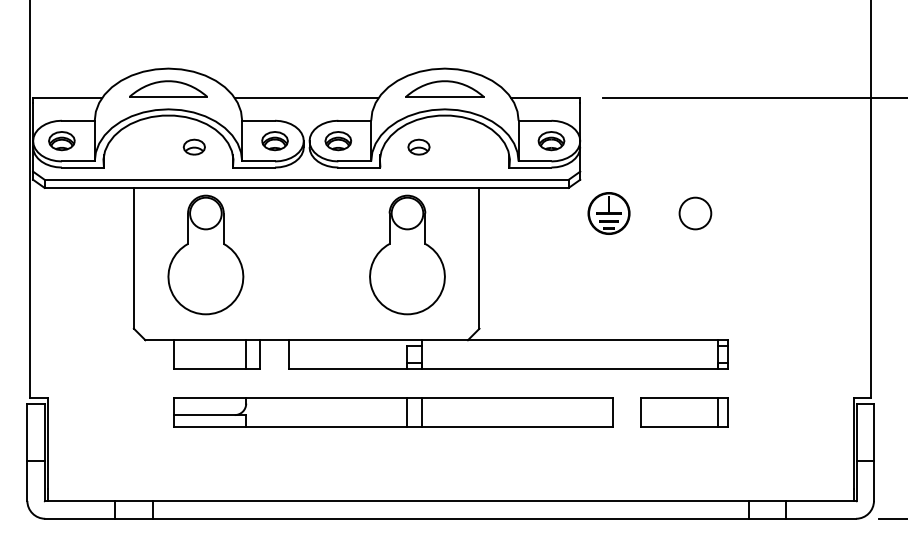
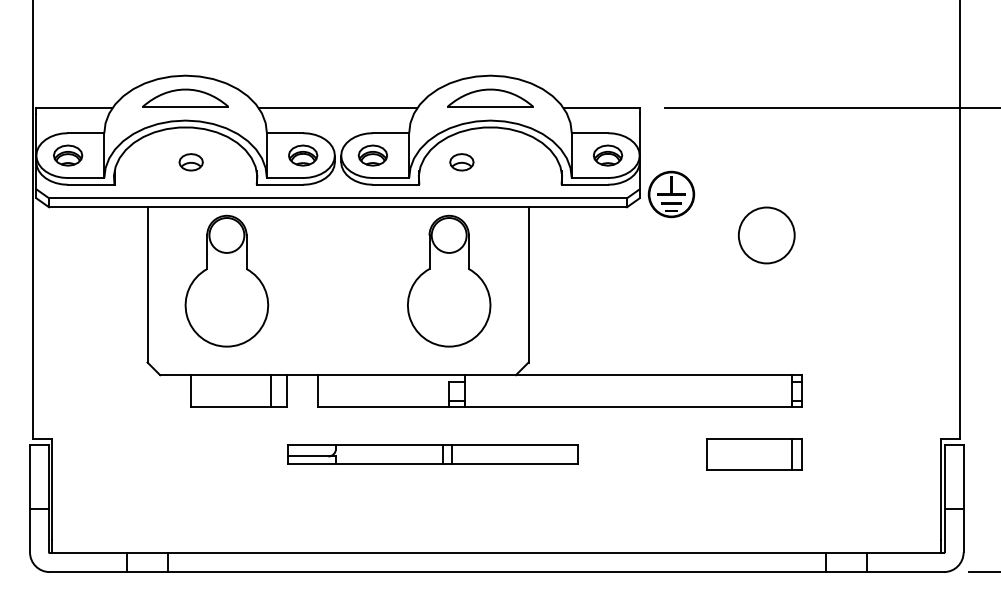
part: (193, 147) -> (190, 162), moved
part: (609, 213) -> (671, 194), moved
circle: (695, 213) -> (766, 235), size x1.6
part: (392, 412) -> (432, 454), size x0.6

